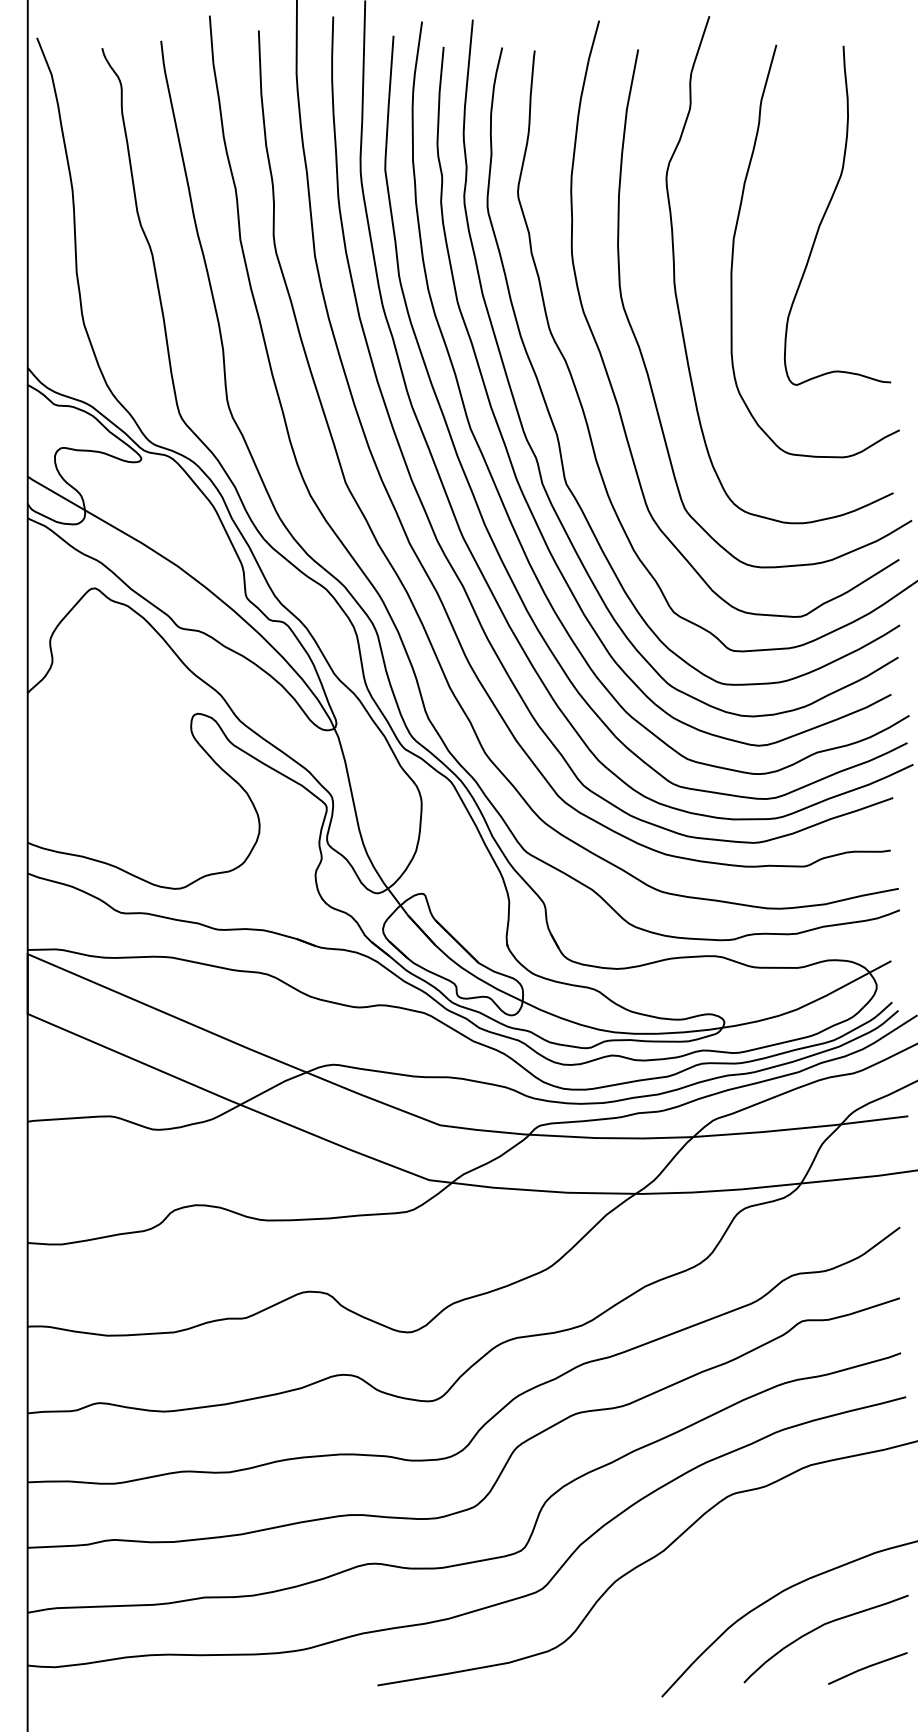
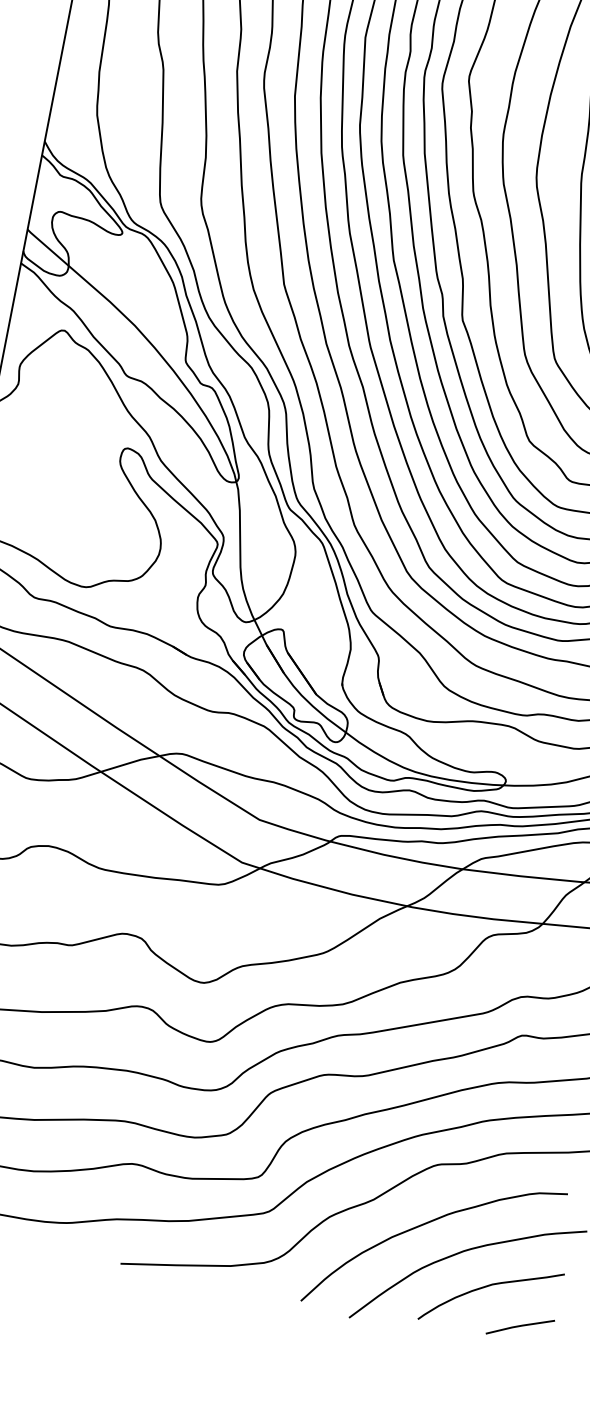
curve: (729, 1569) -> (423, 1225), added

